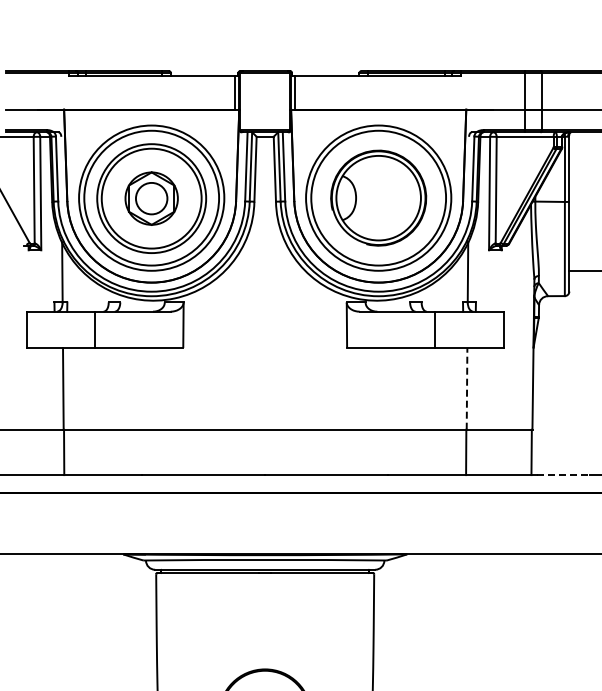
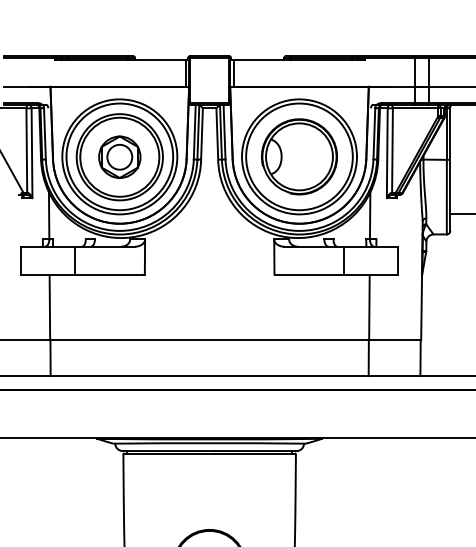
line: (467, 388) -> (369, 307), dashed -> solid
line: (564, 475) -> (446, 376), dashed -> solid

